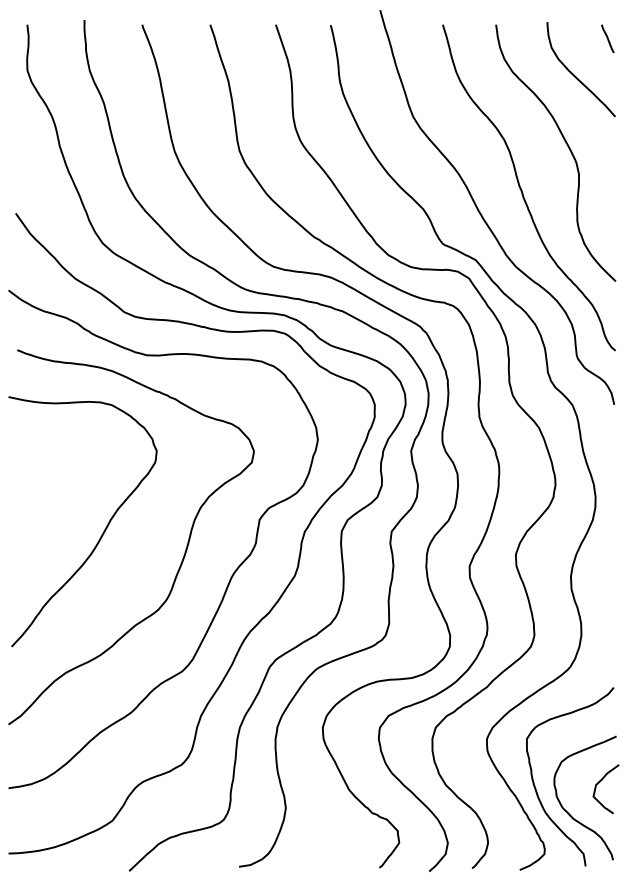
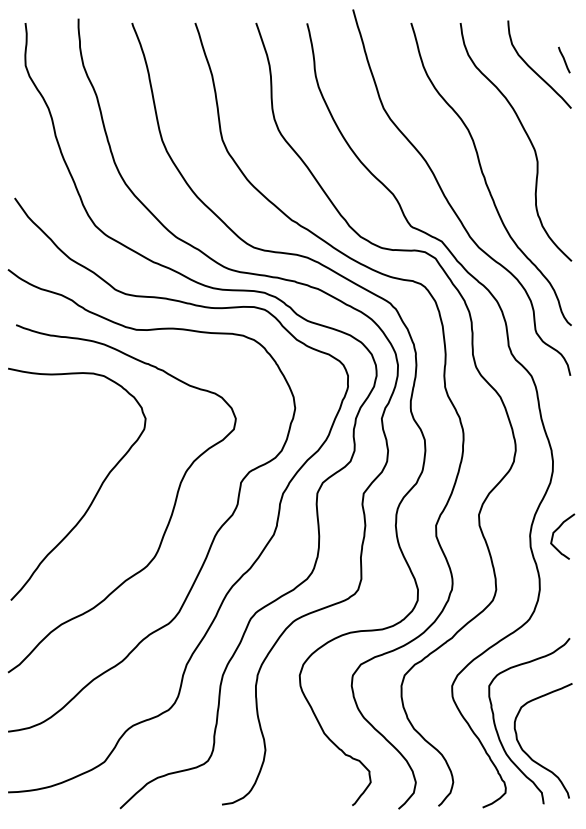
line: (607, 38) -> (564, 59), moved
curve: (600, 782) -> (557, 530), moved

